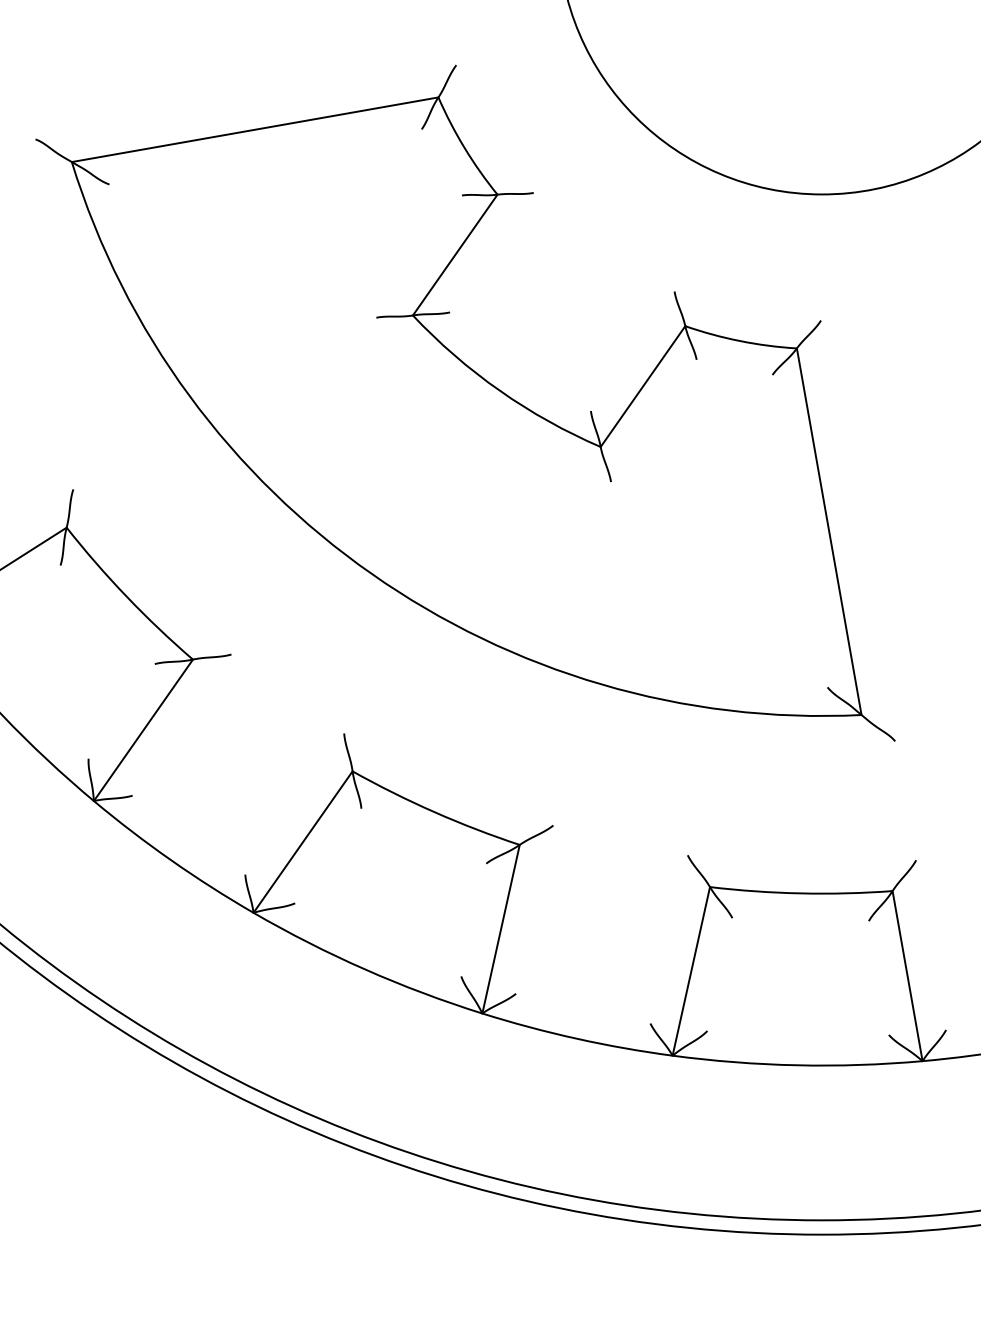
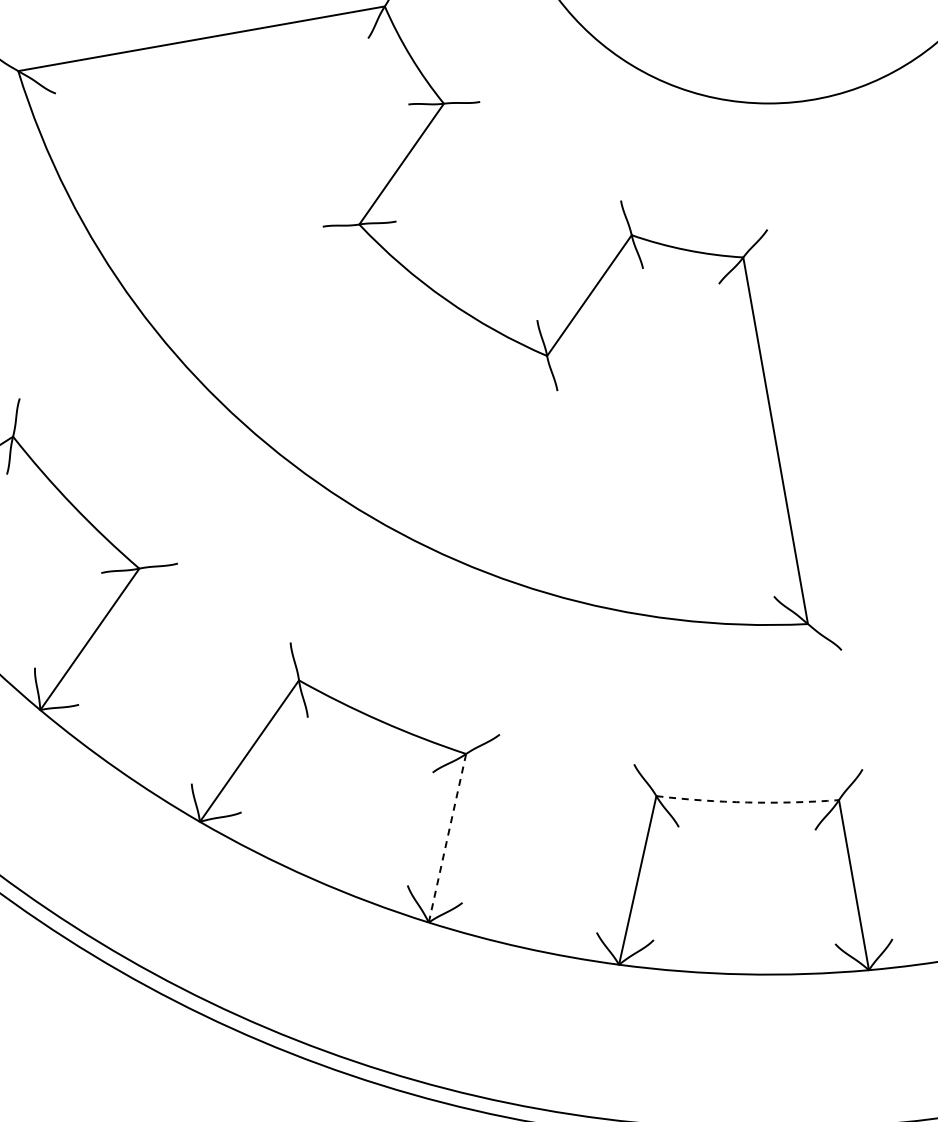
arc: (801, 893) -> (747, 802), solid -> dashed
line: (501, 928) -> (447, 837), solid -> dashed

